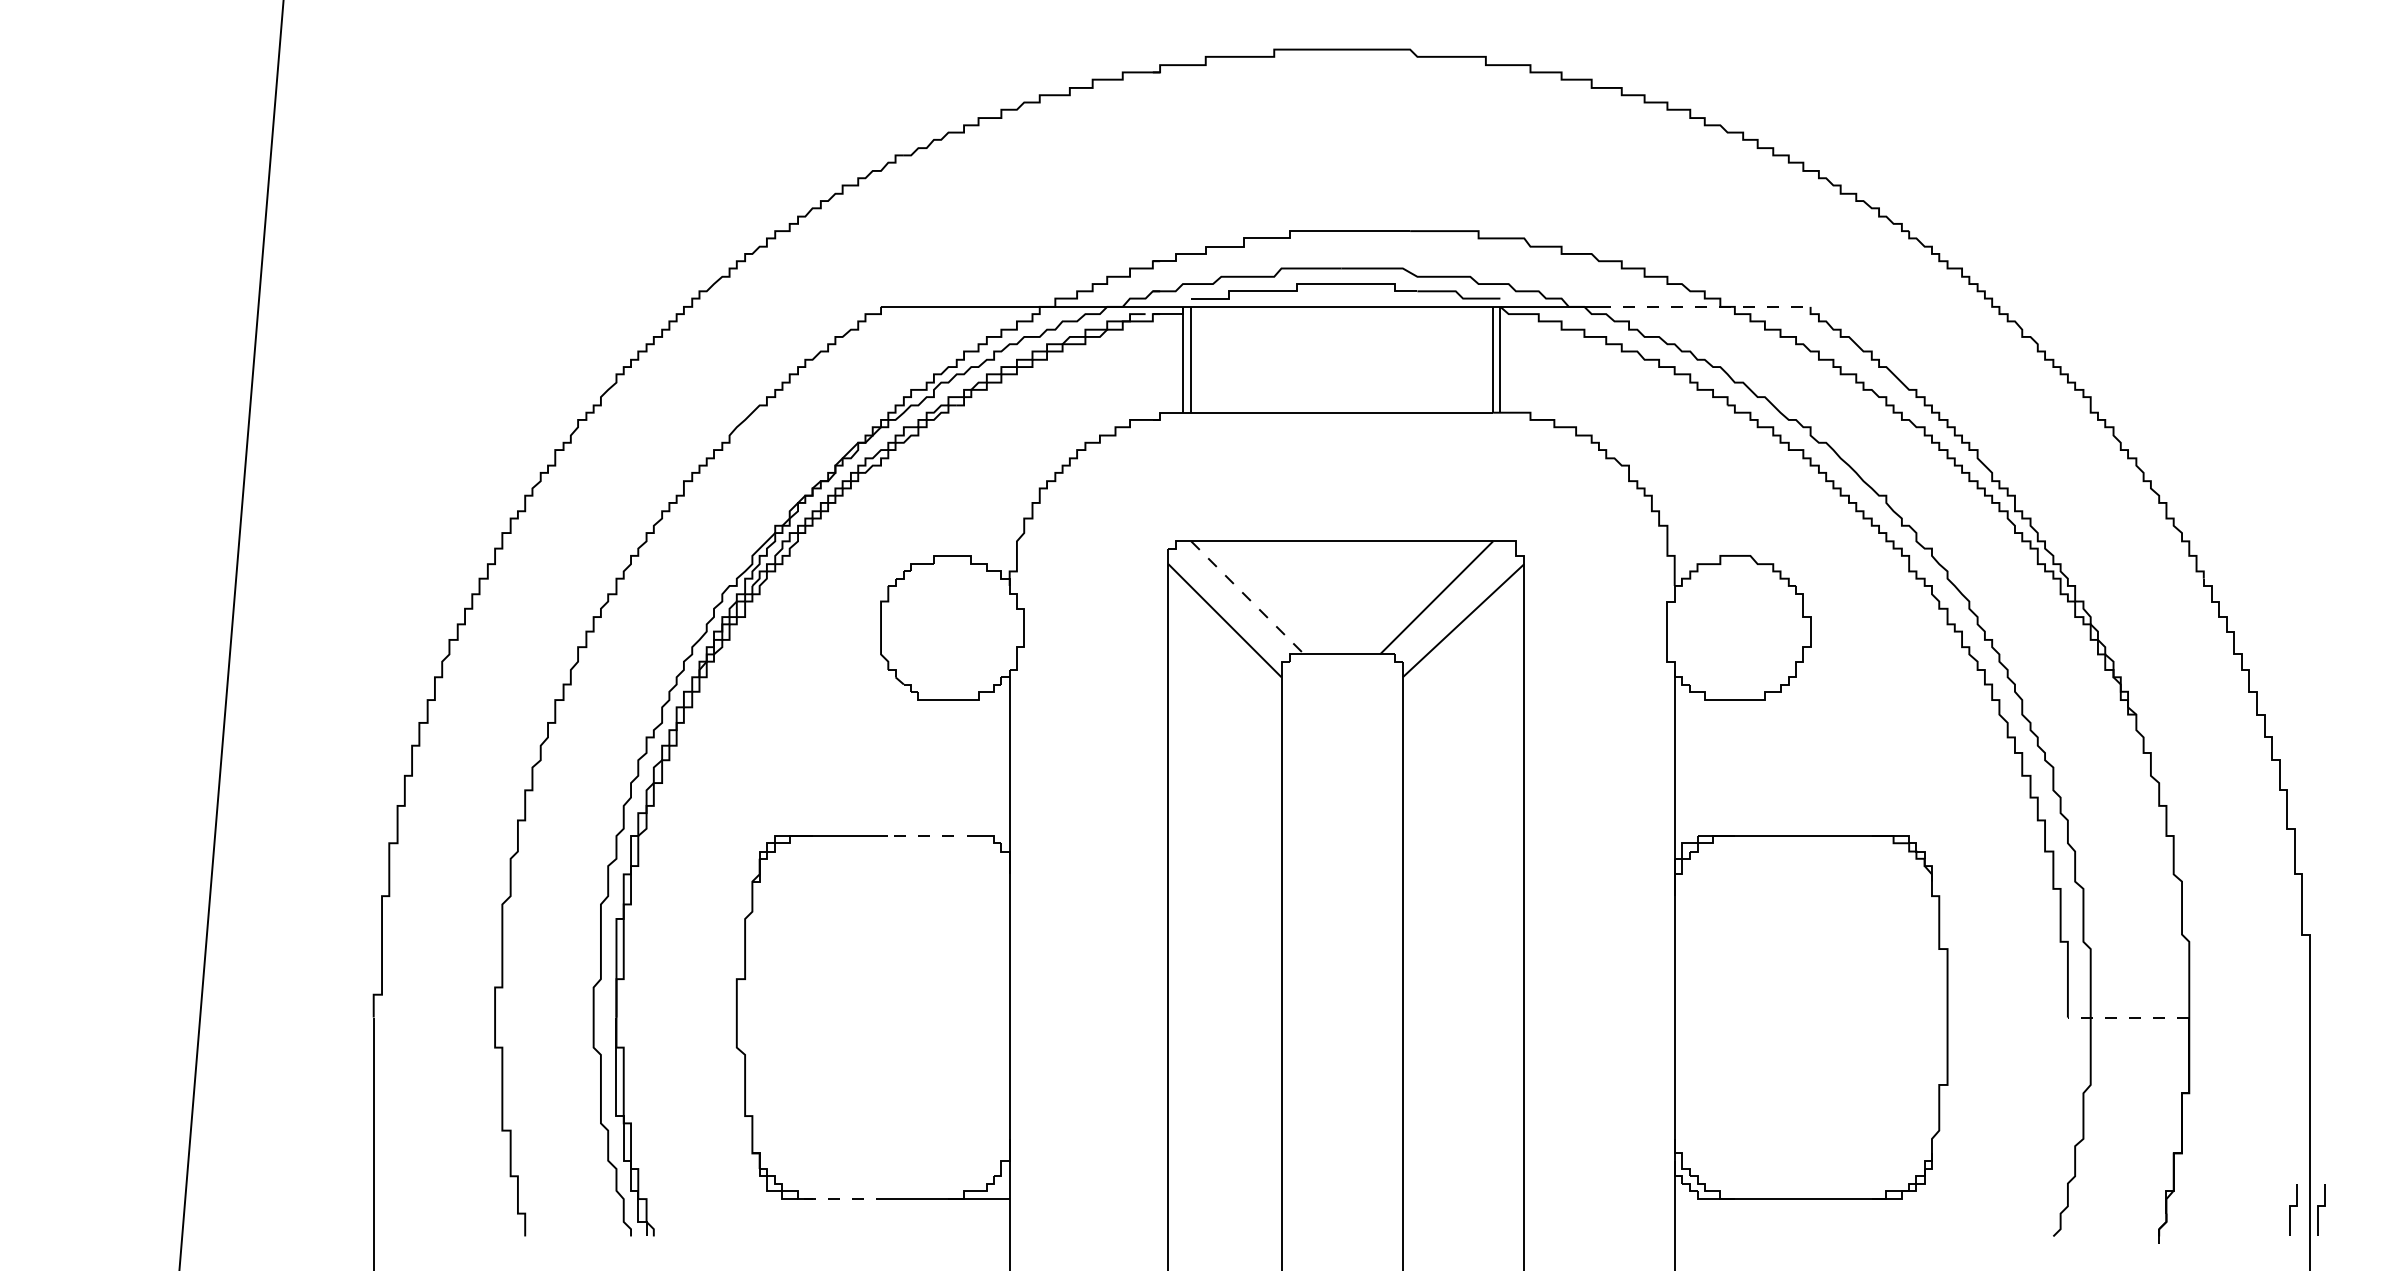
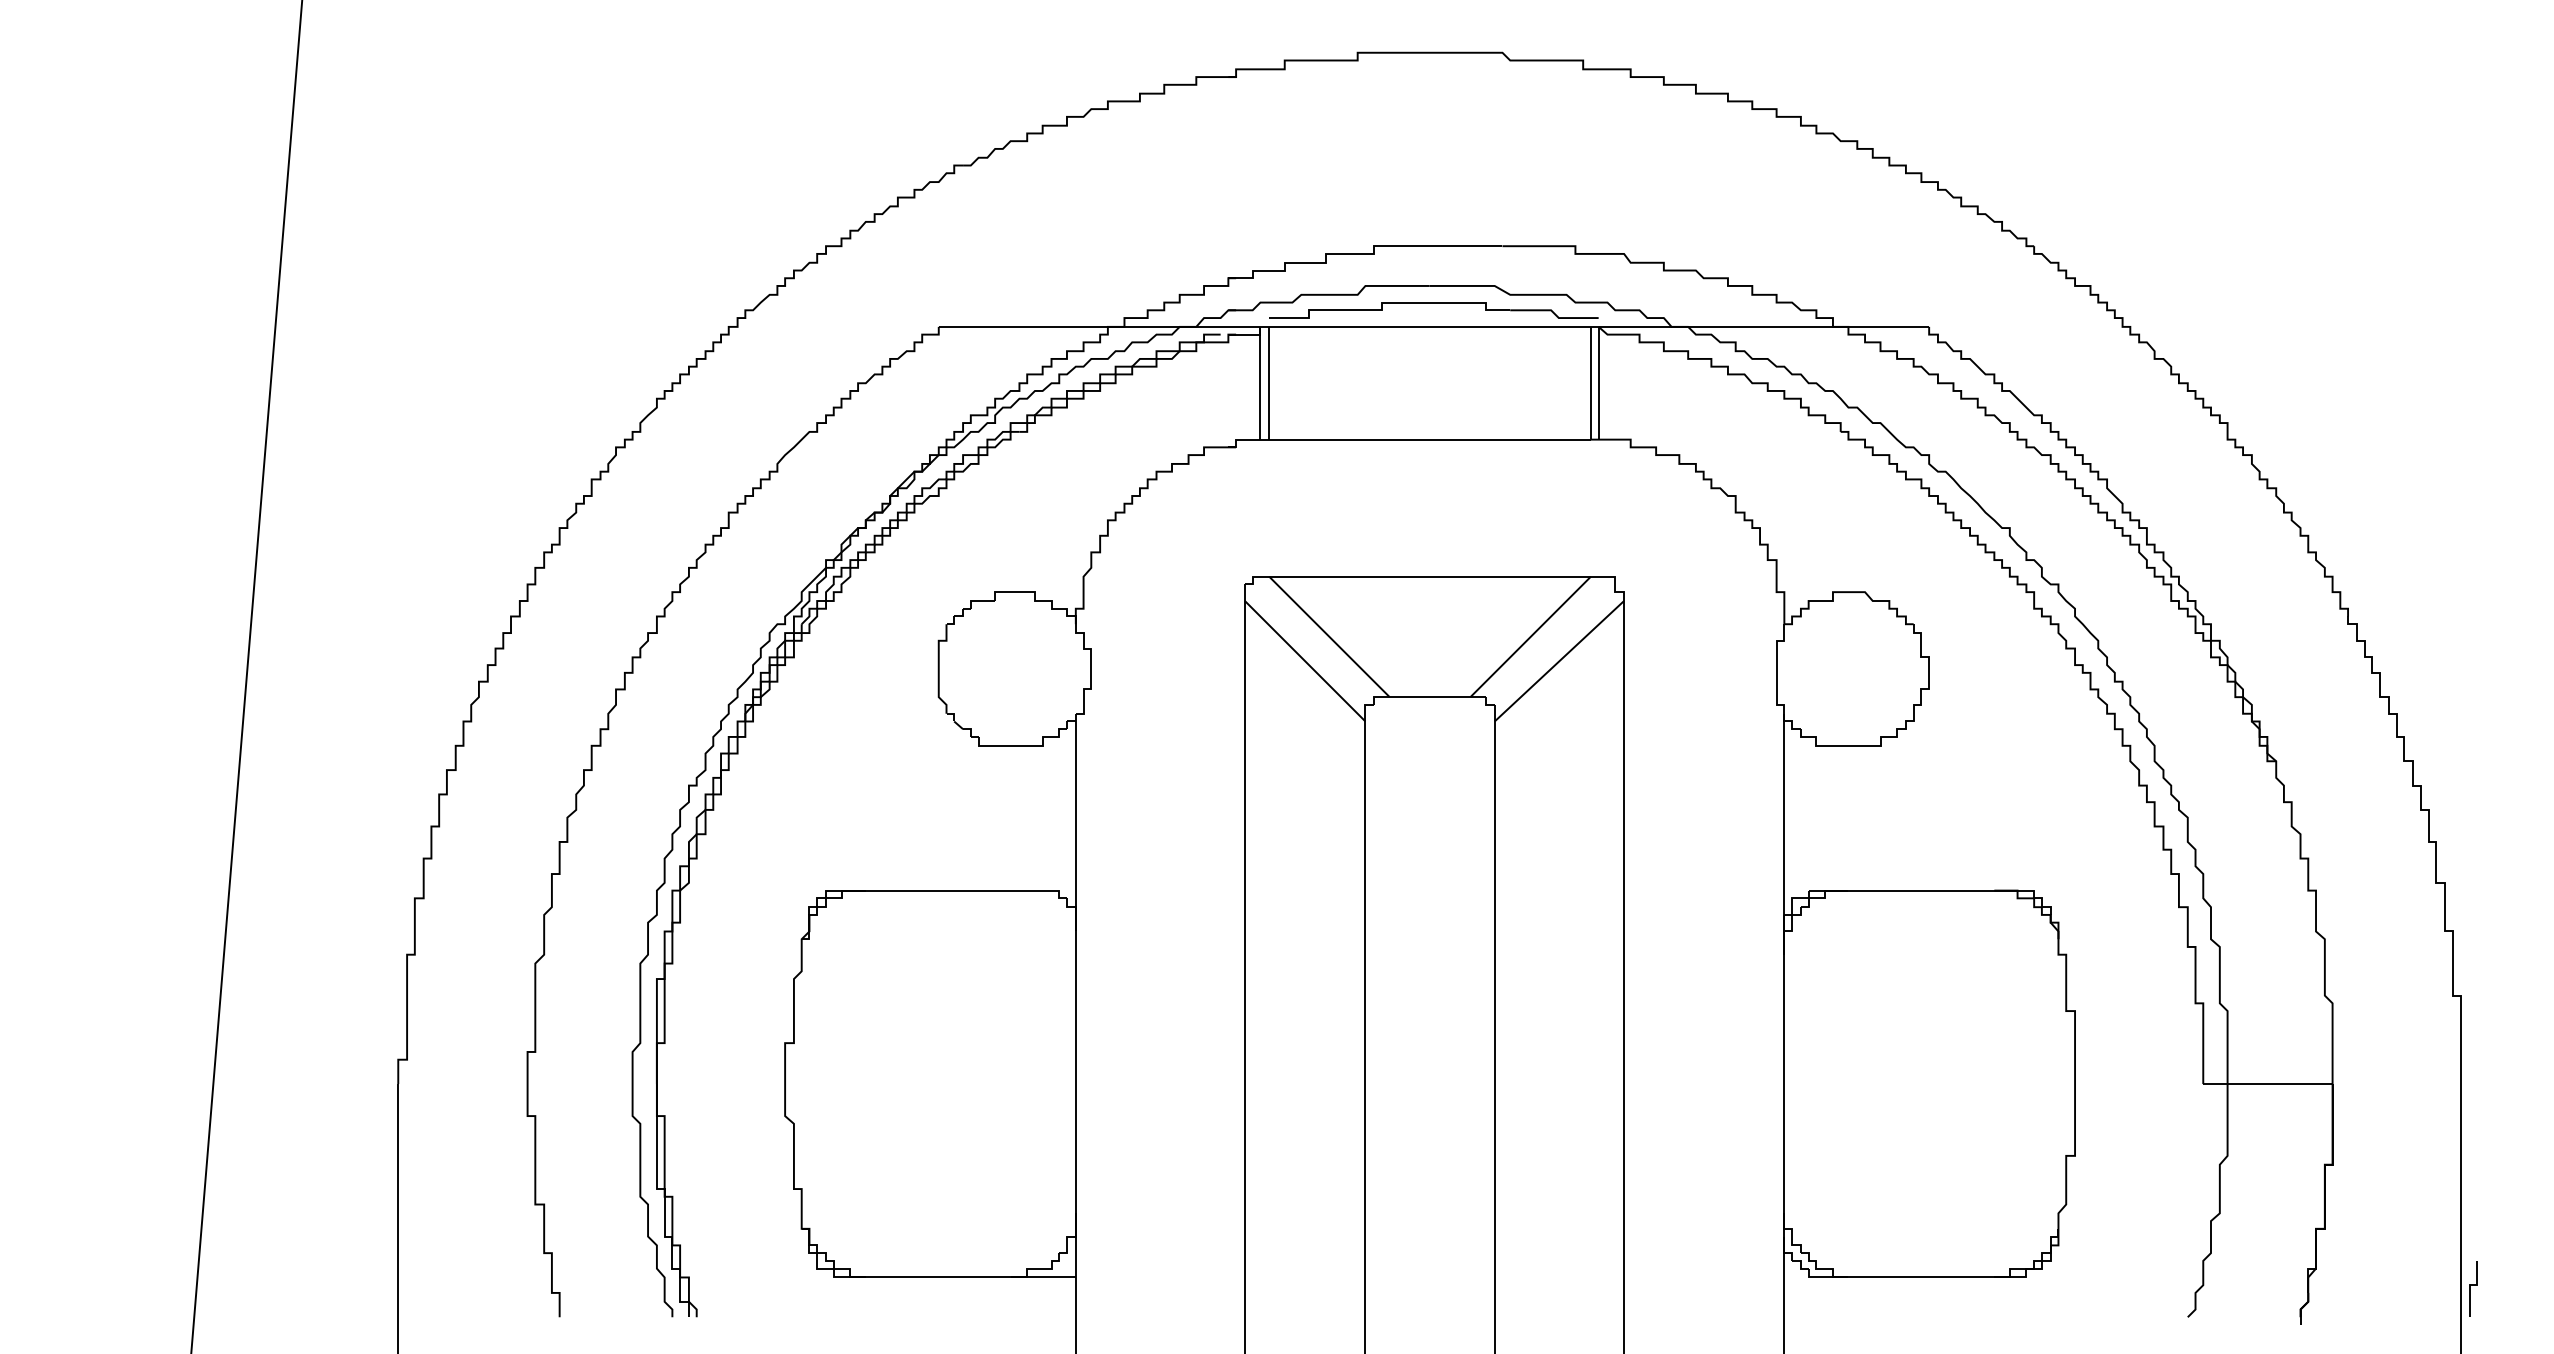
line: (1704, 306) -> (1816, 326), dashed -> solid
line: (1247, 598) -> (1329, 637), dashed -> solid
line: (933, 835) -> (994, 890), dashed -> solid
line: (2128, 1017) -> (2267, 1084), dashed -> solid
line: (842, 1199) -> (897, 1277), dashed -> solid
curve: (2293, 1206) -> (2443, 1285), removed

